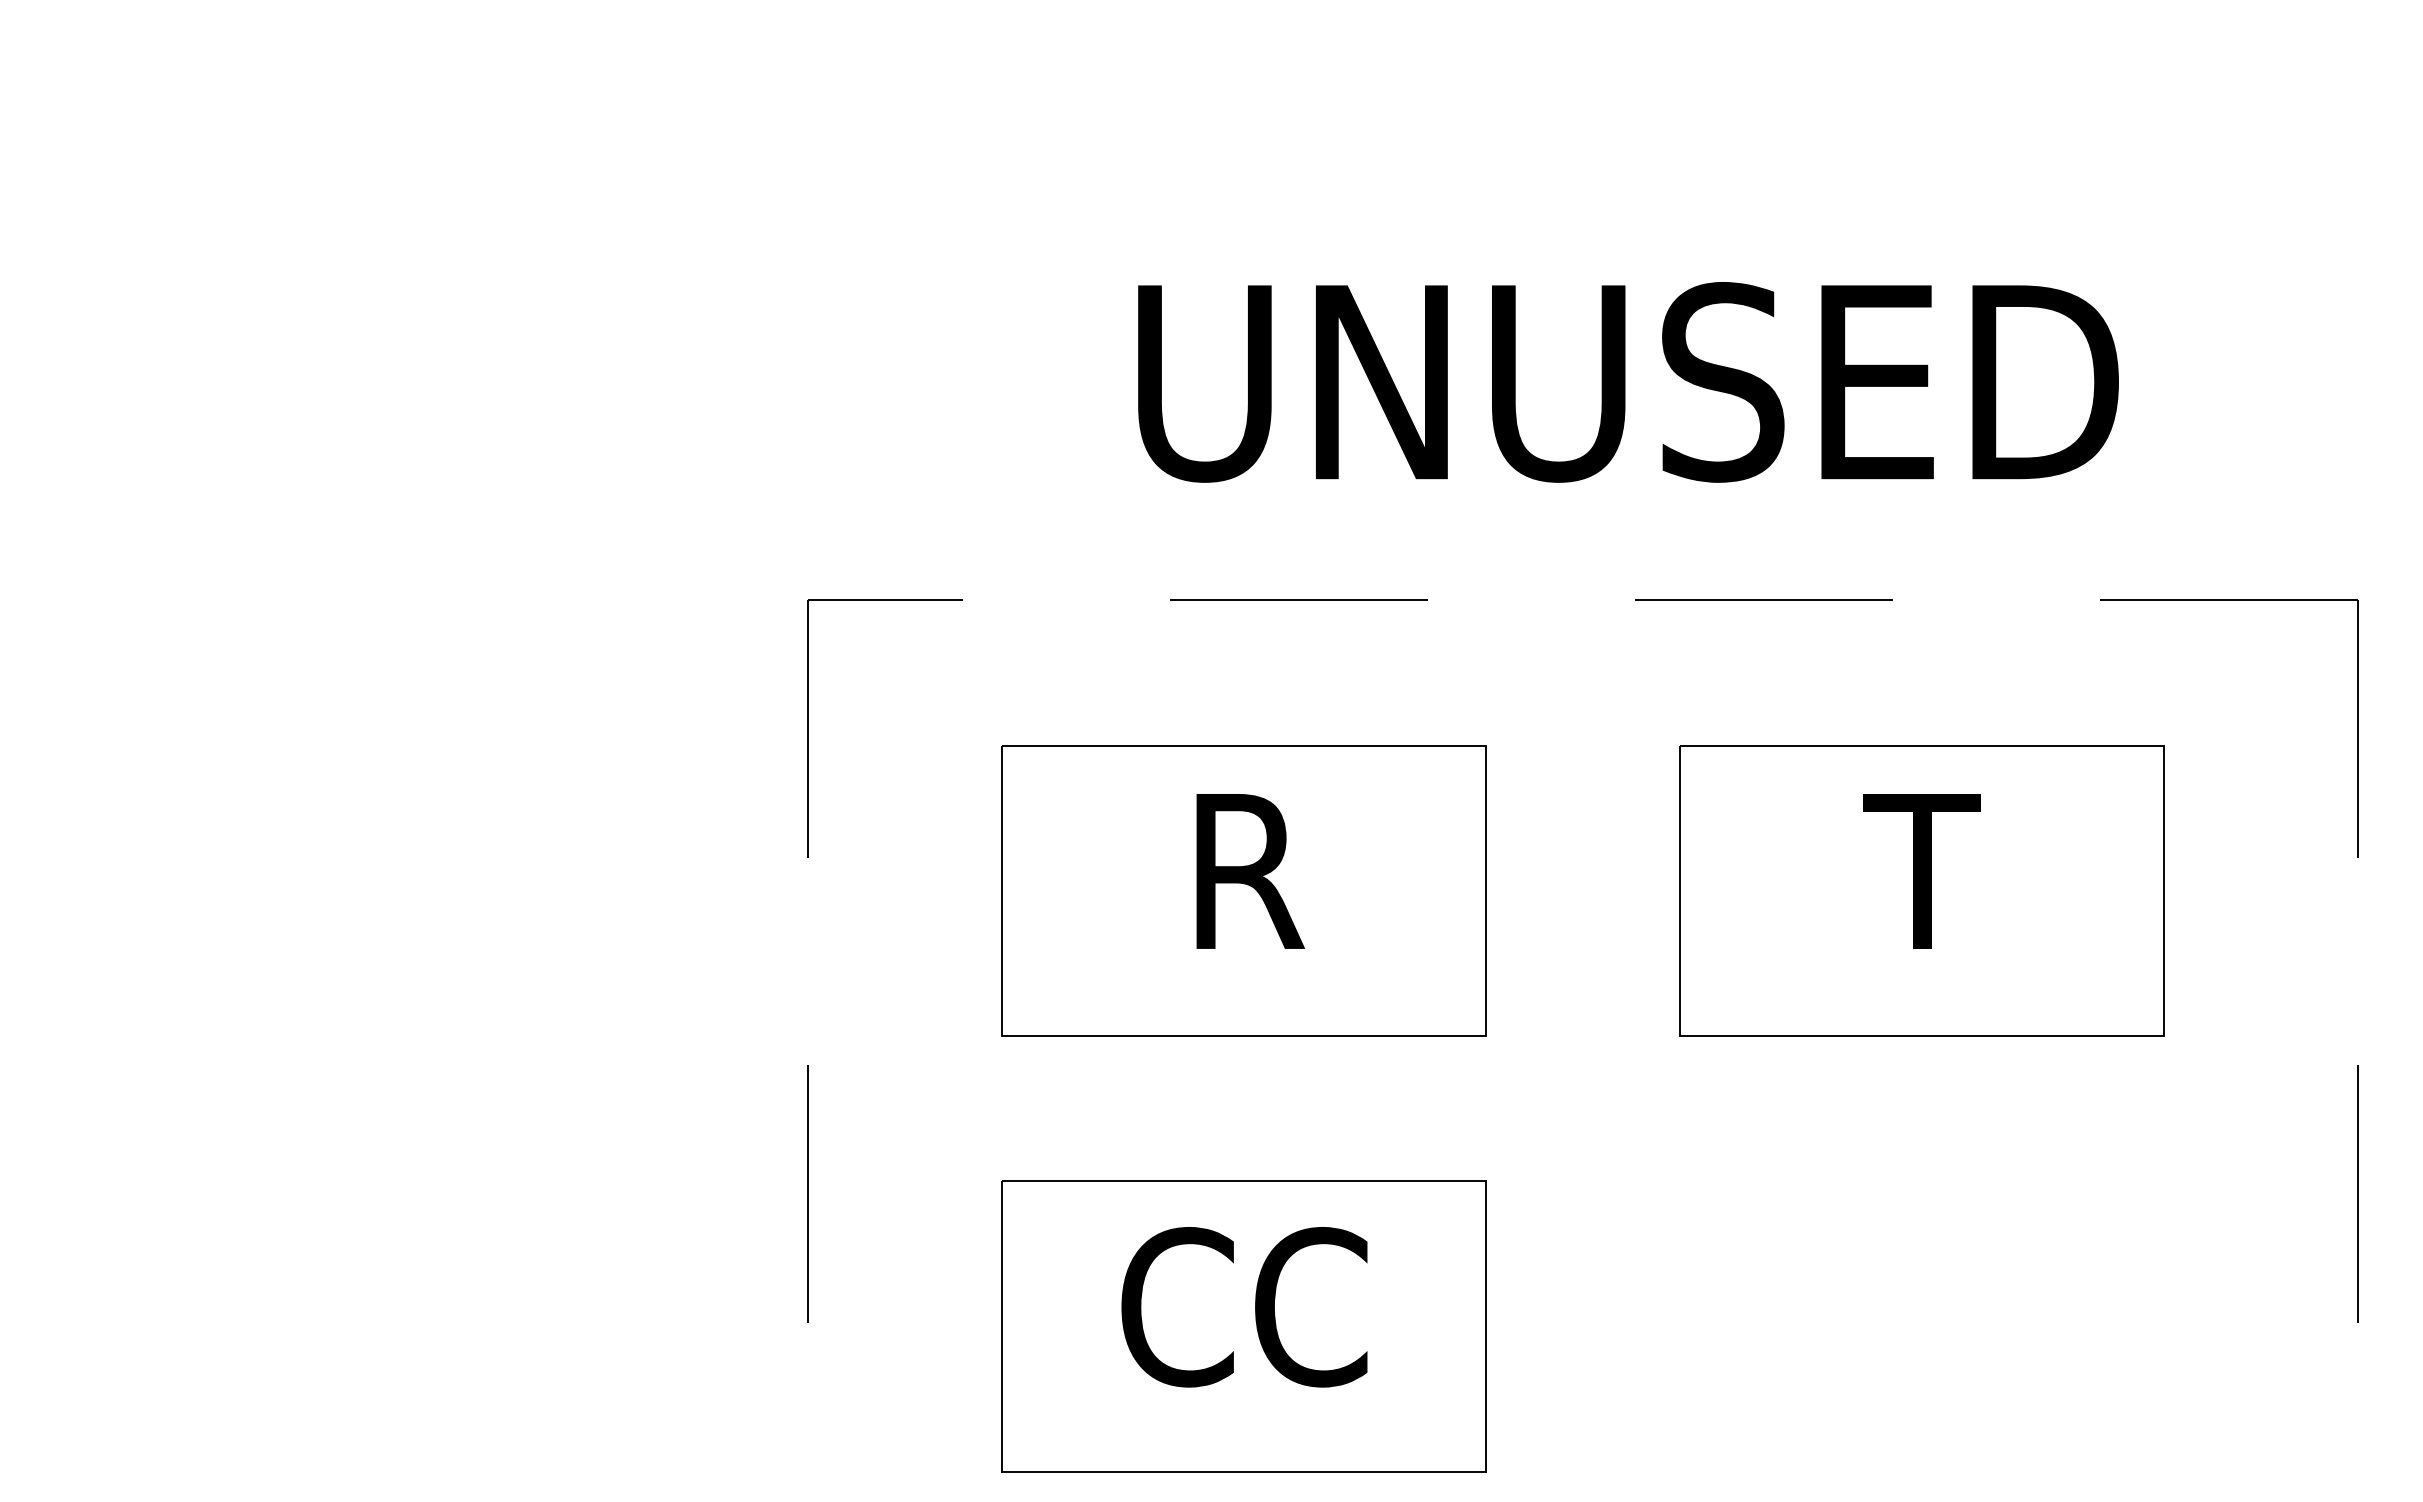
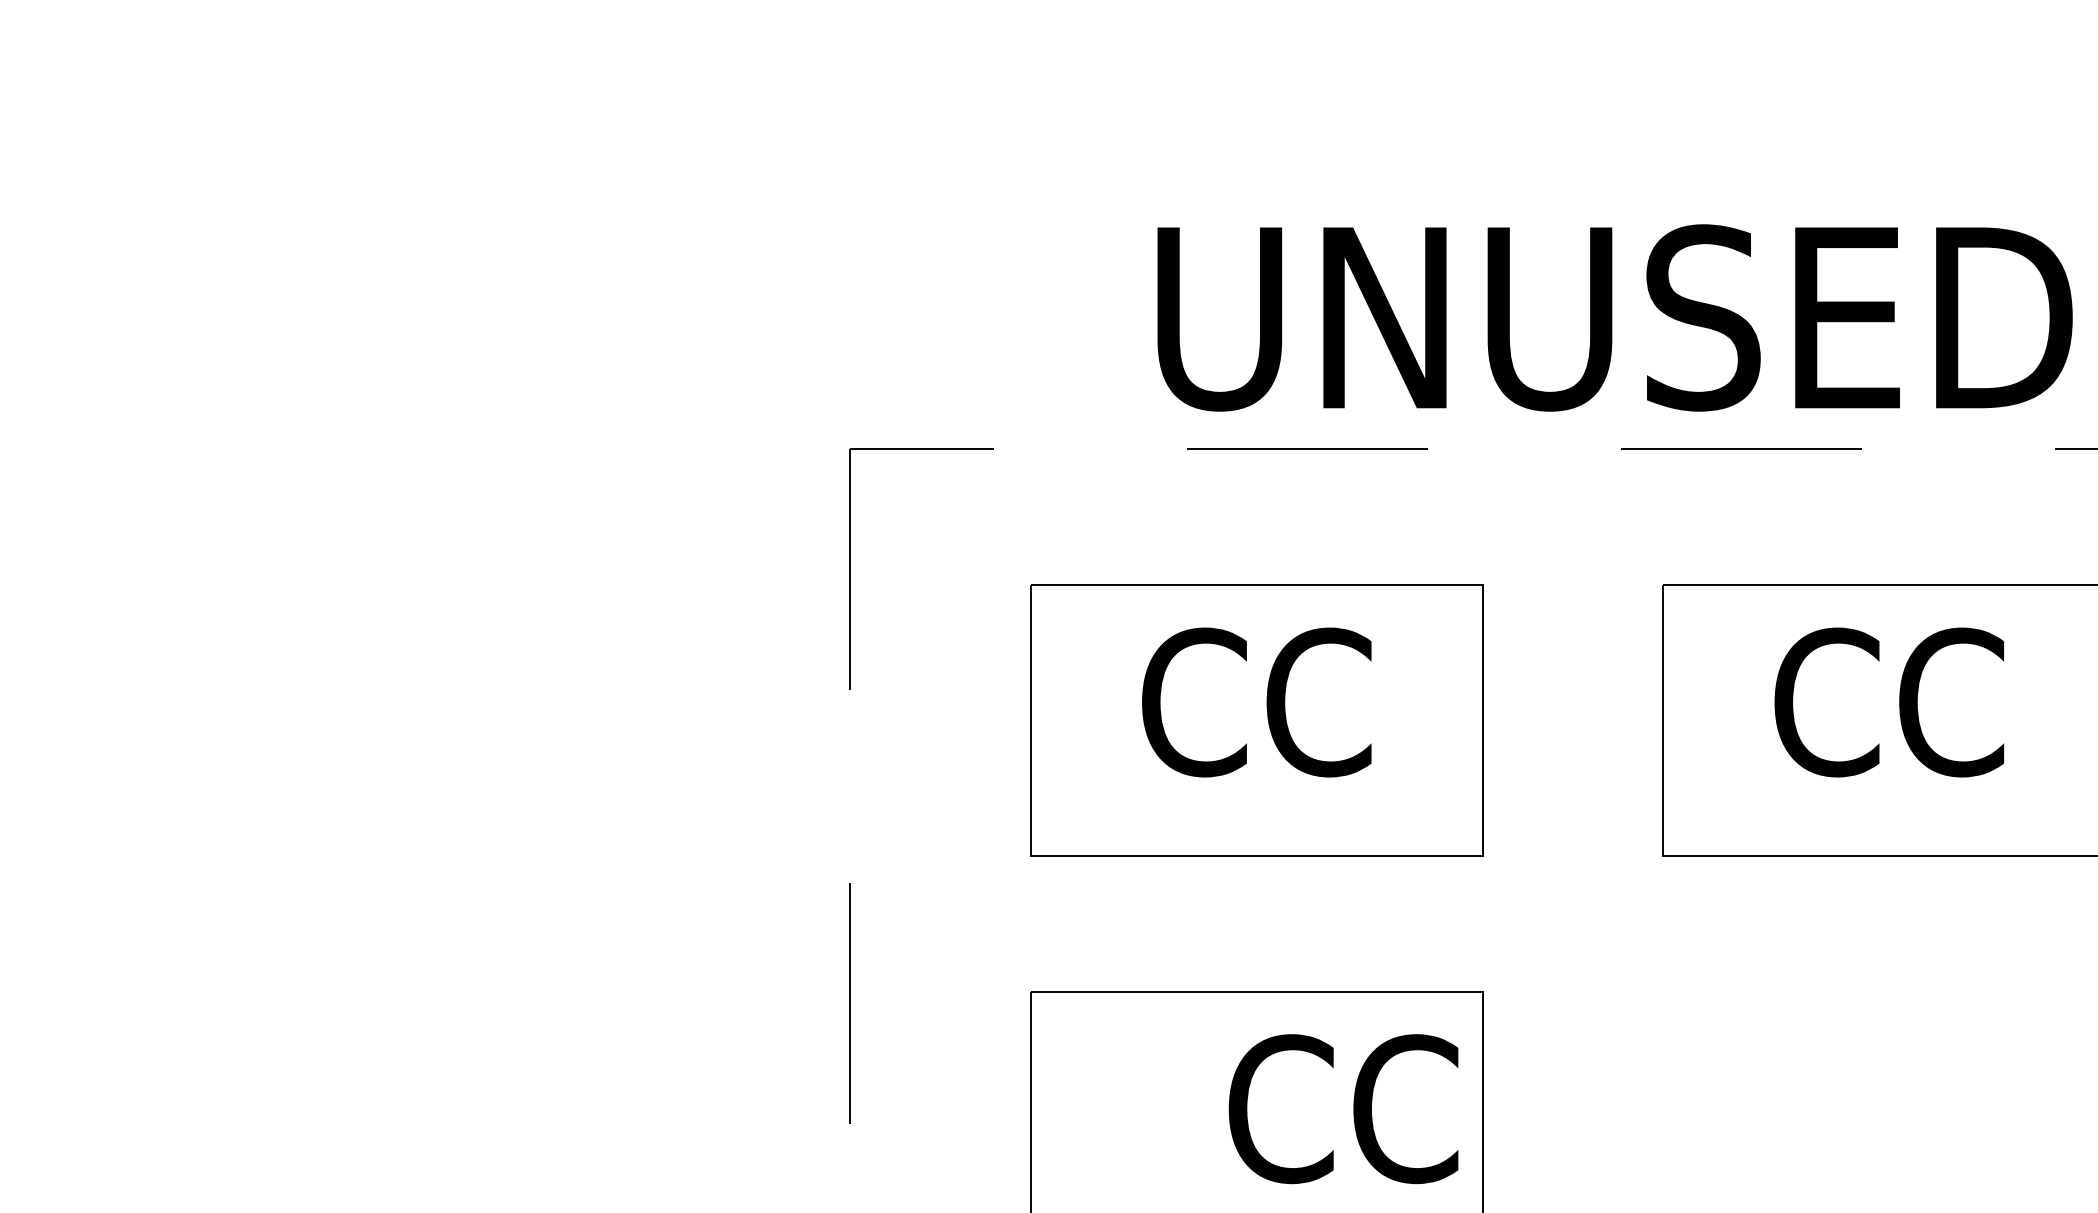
text: (1628, 382) -> (1615, 318), moved
text: (1244, 871) -> (1256, 702), R -> CC
text: (1922, 871) -> (1889, 702), T -> CC
text: (1244, 1307) -> (1343, 1109), moved

